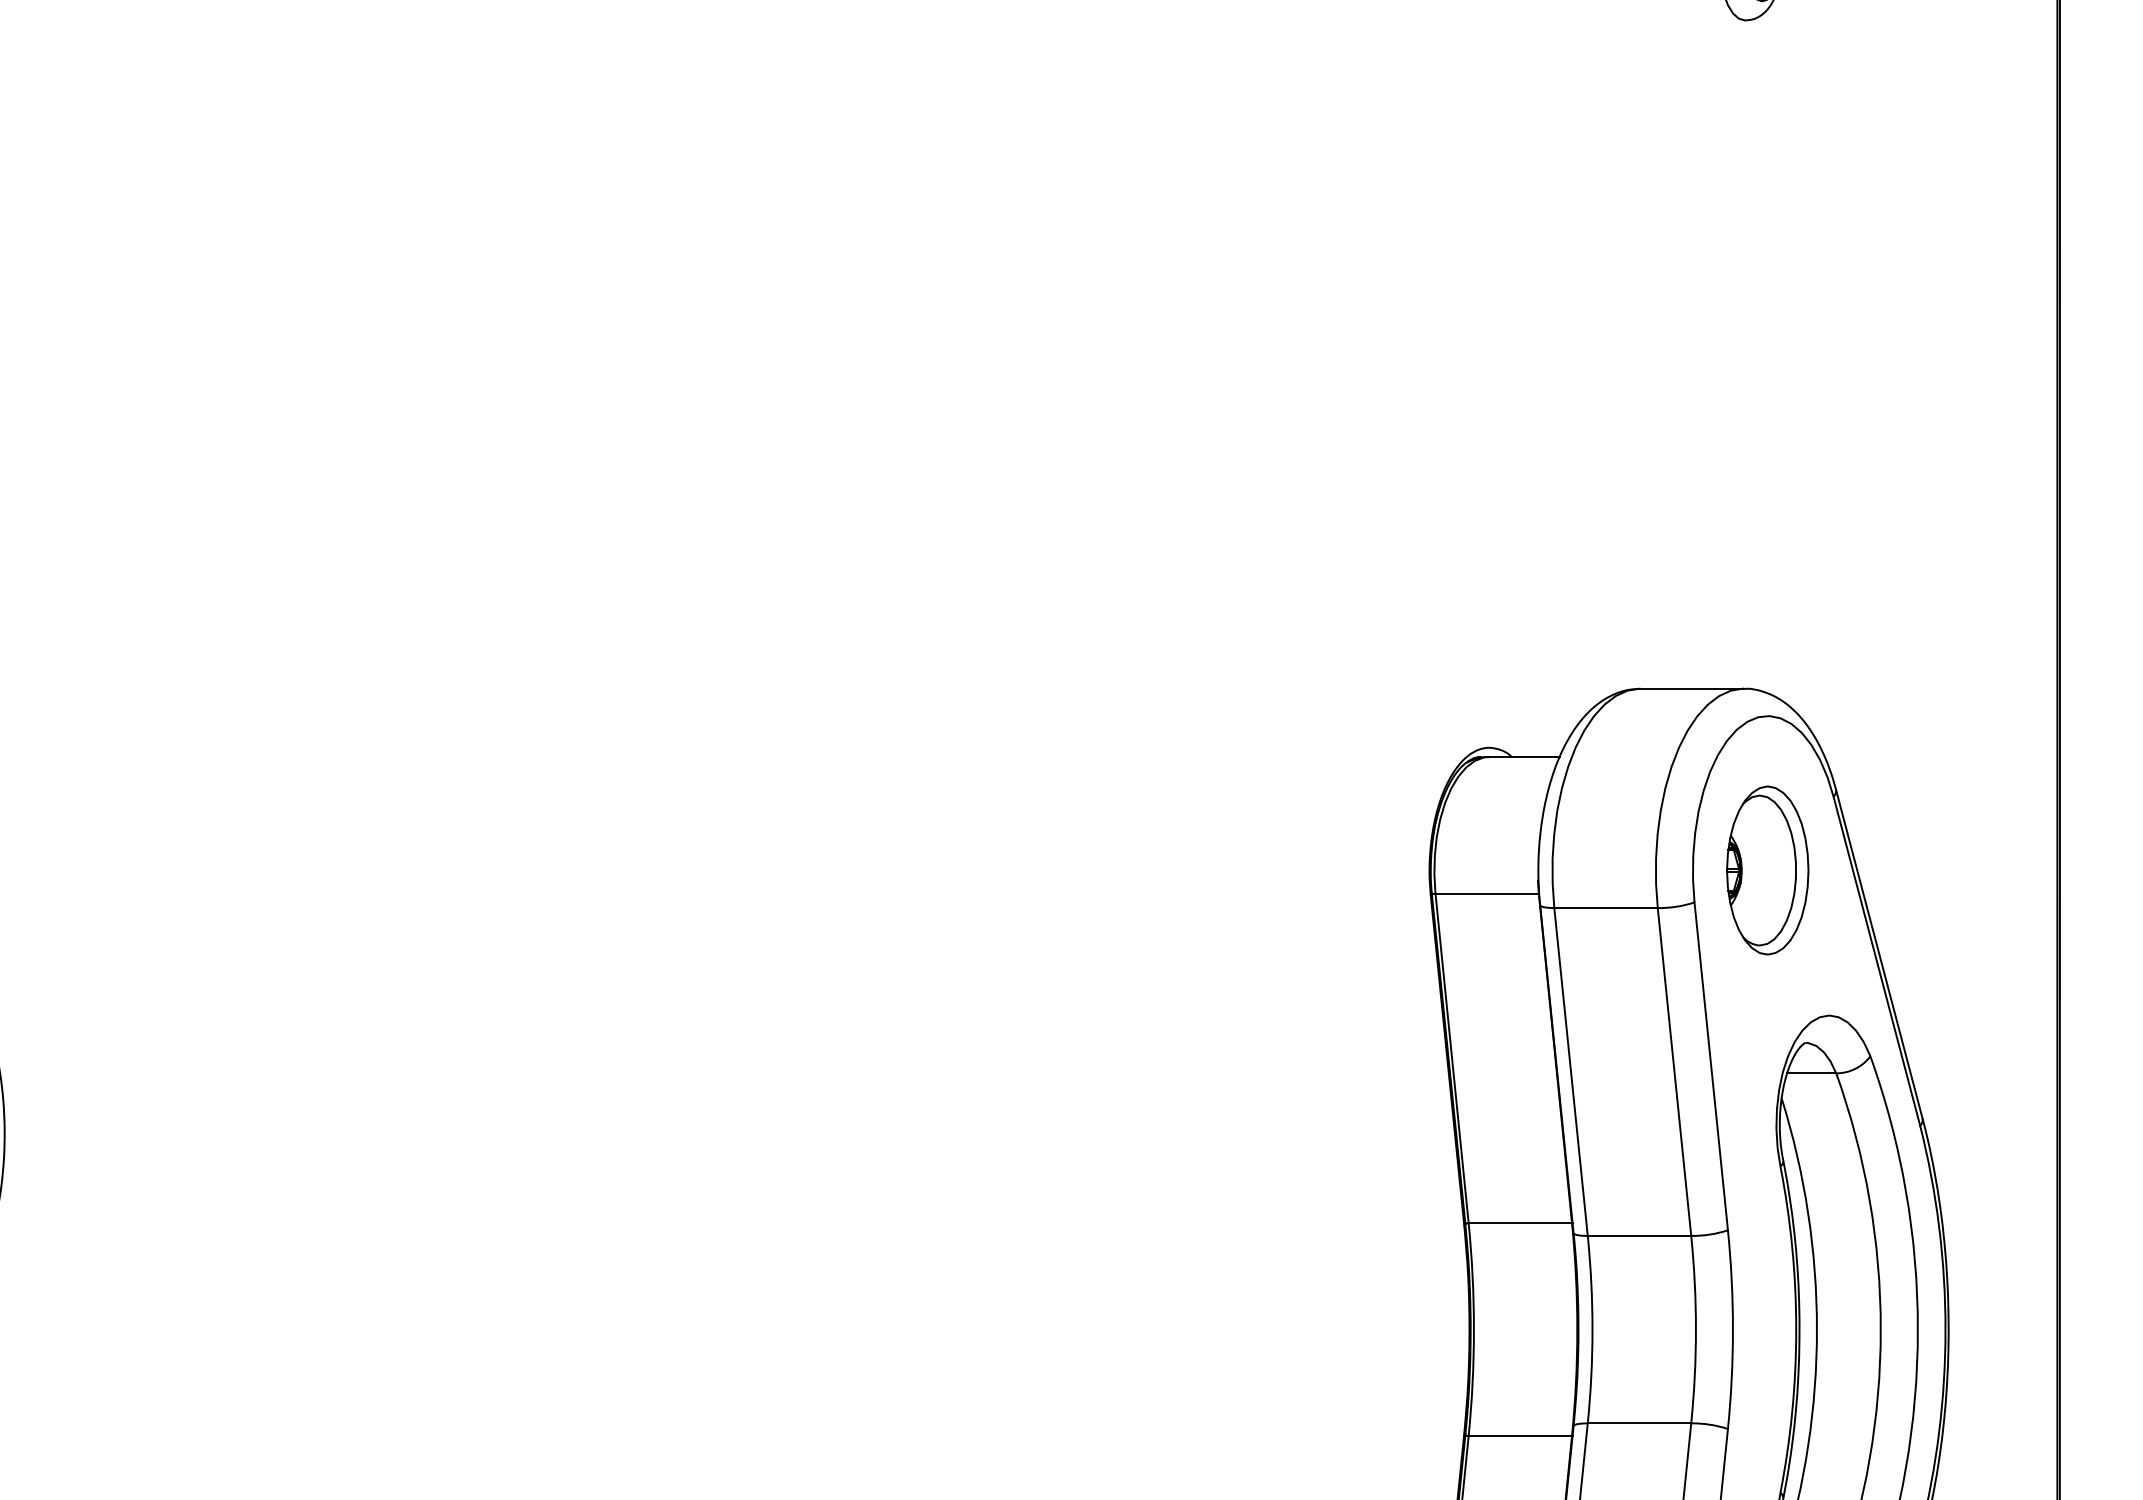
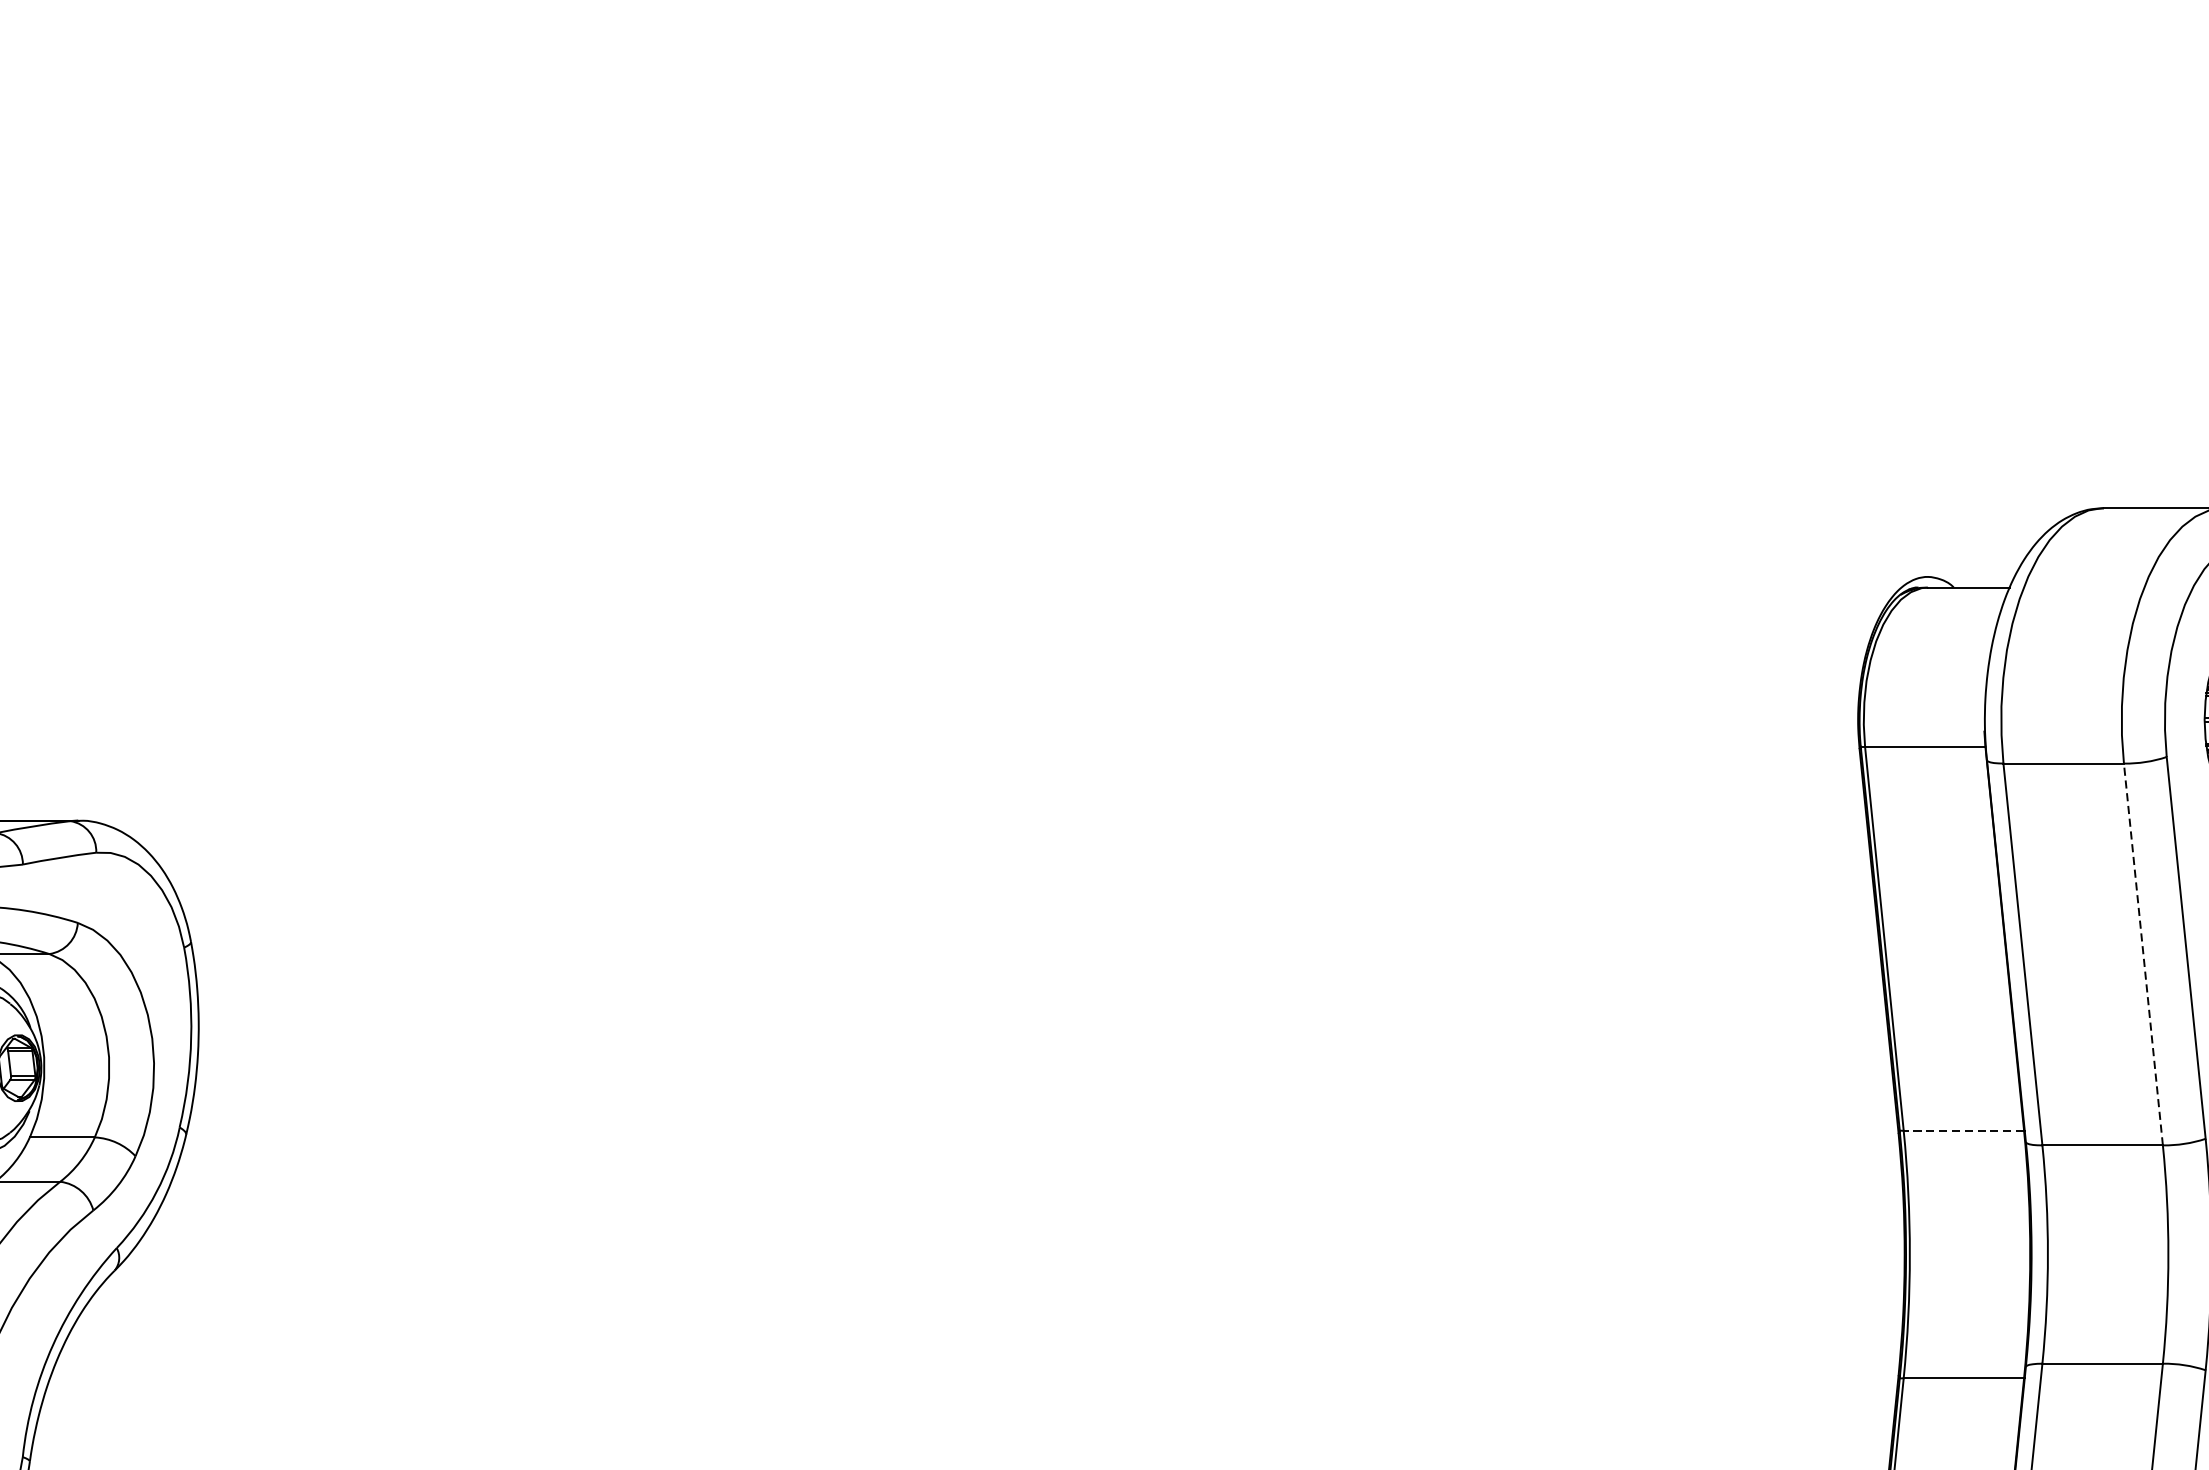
line: (1674, 1071) -> (2143, 953), solid -> dashed
line: (1520, 1223) -> (1964, 1130), solid -> dashed

